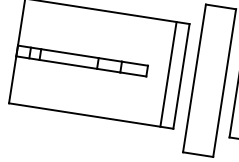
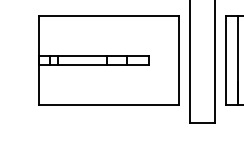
line: (168, 73) -> (167, 59), removed

